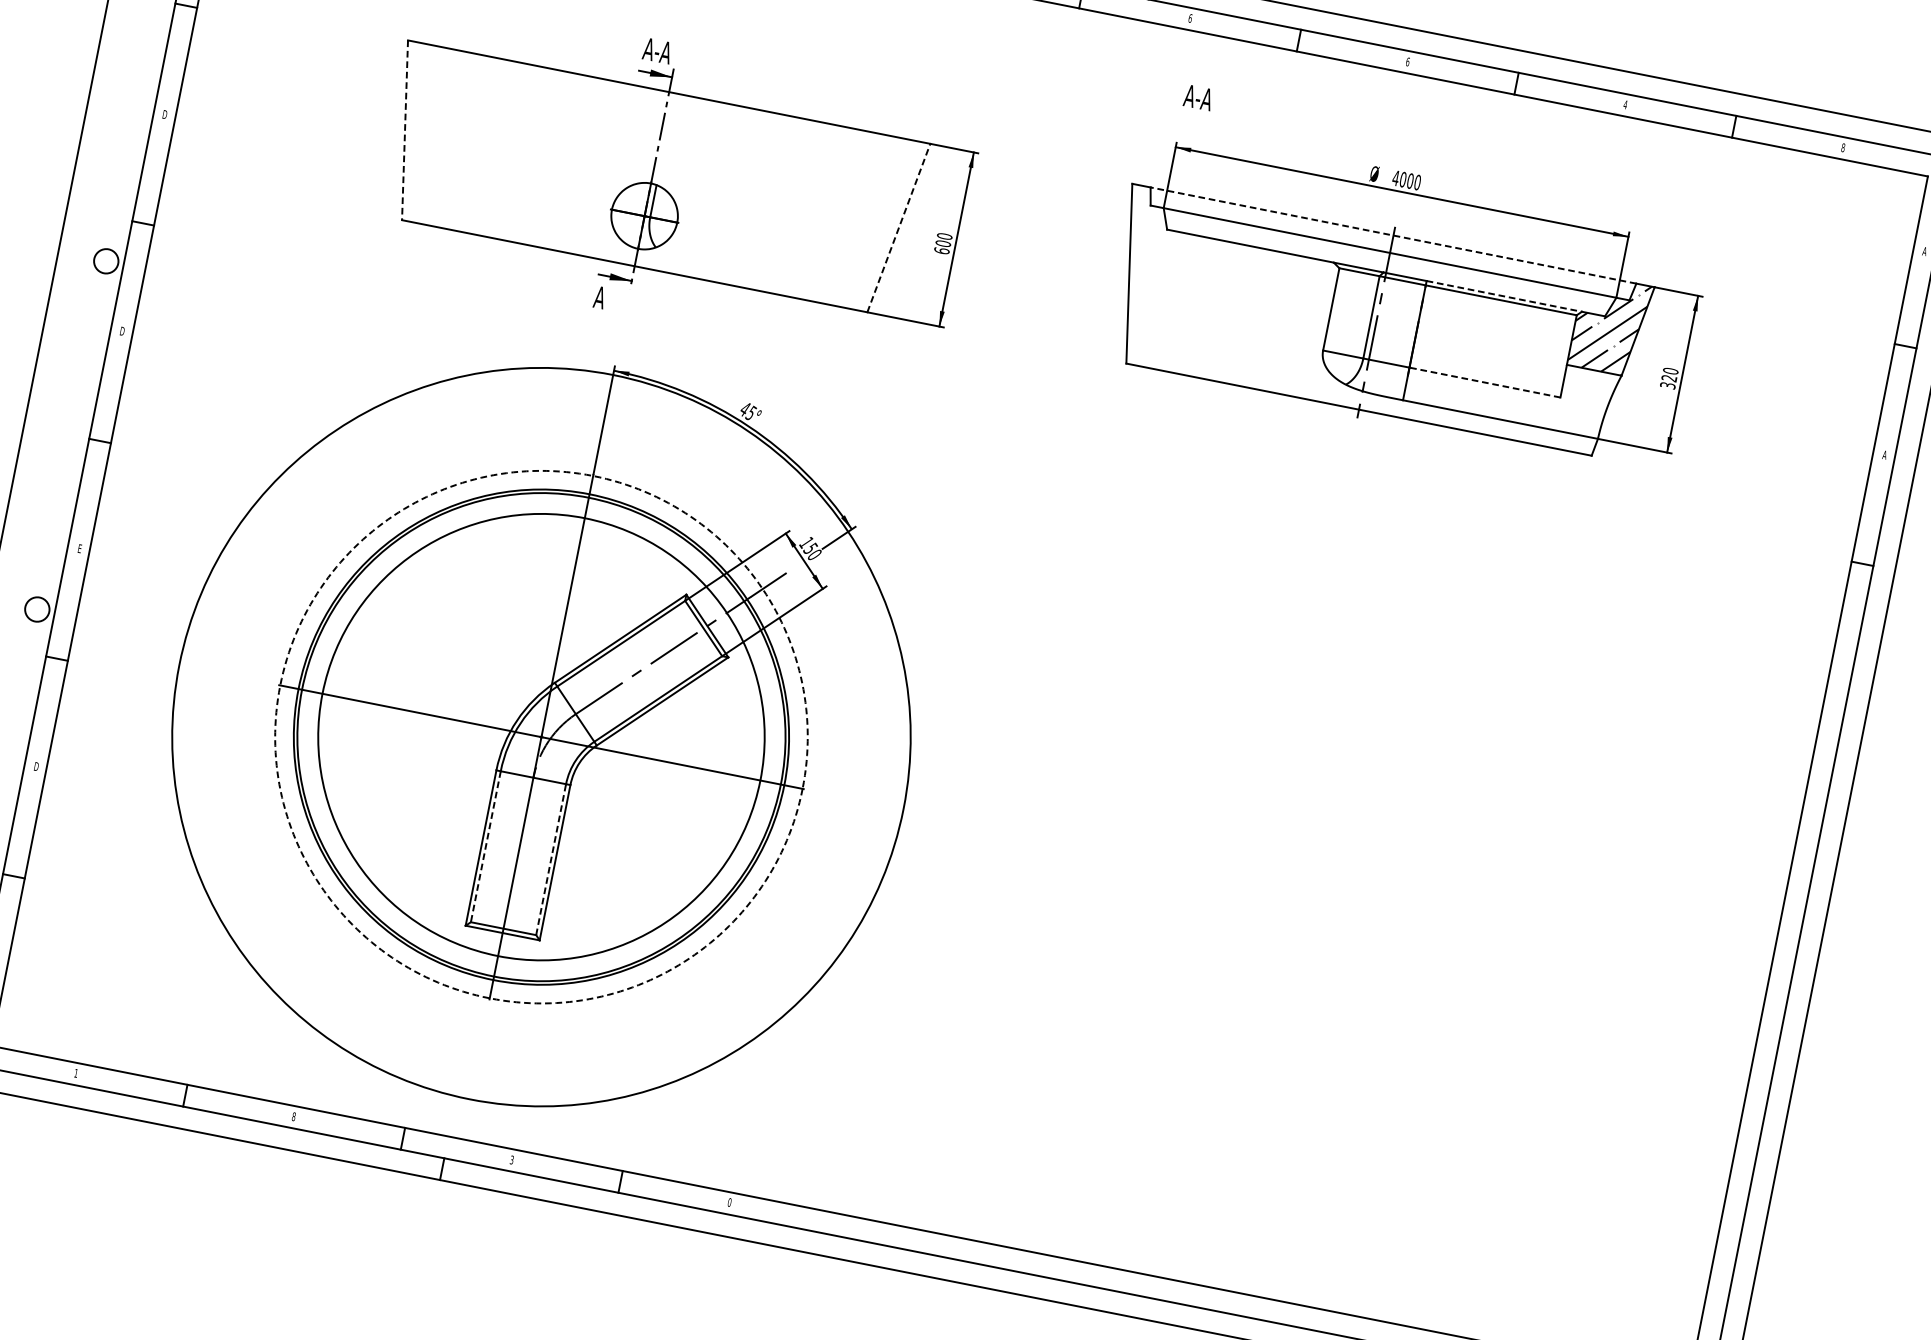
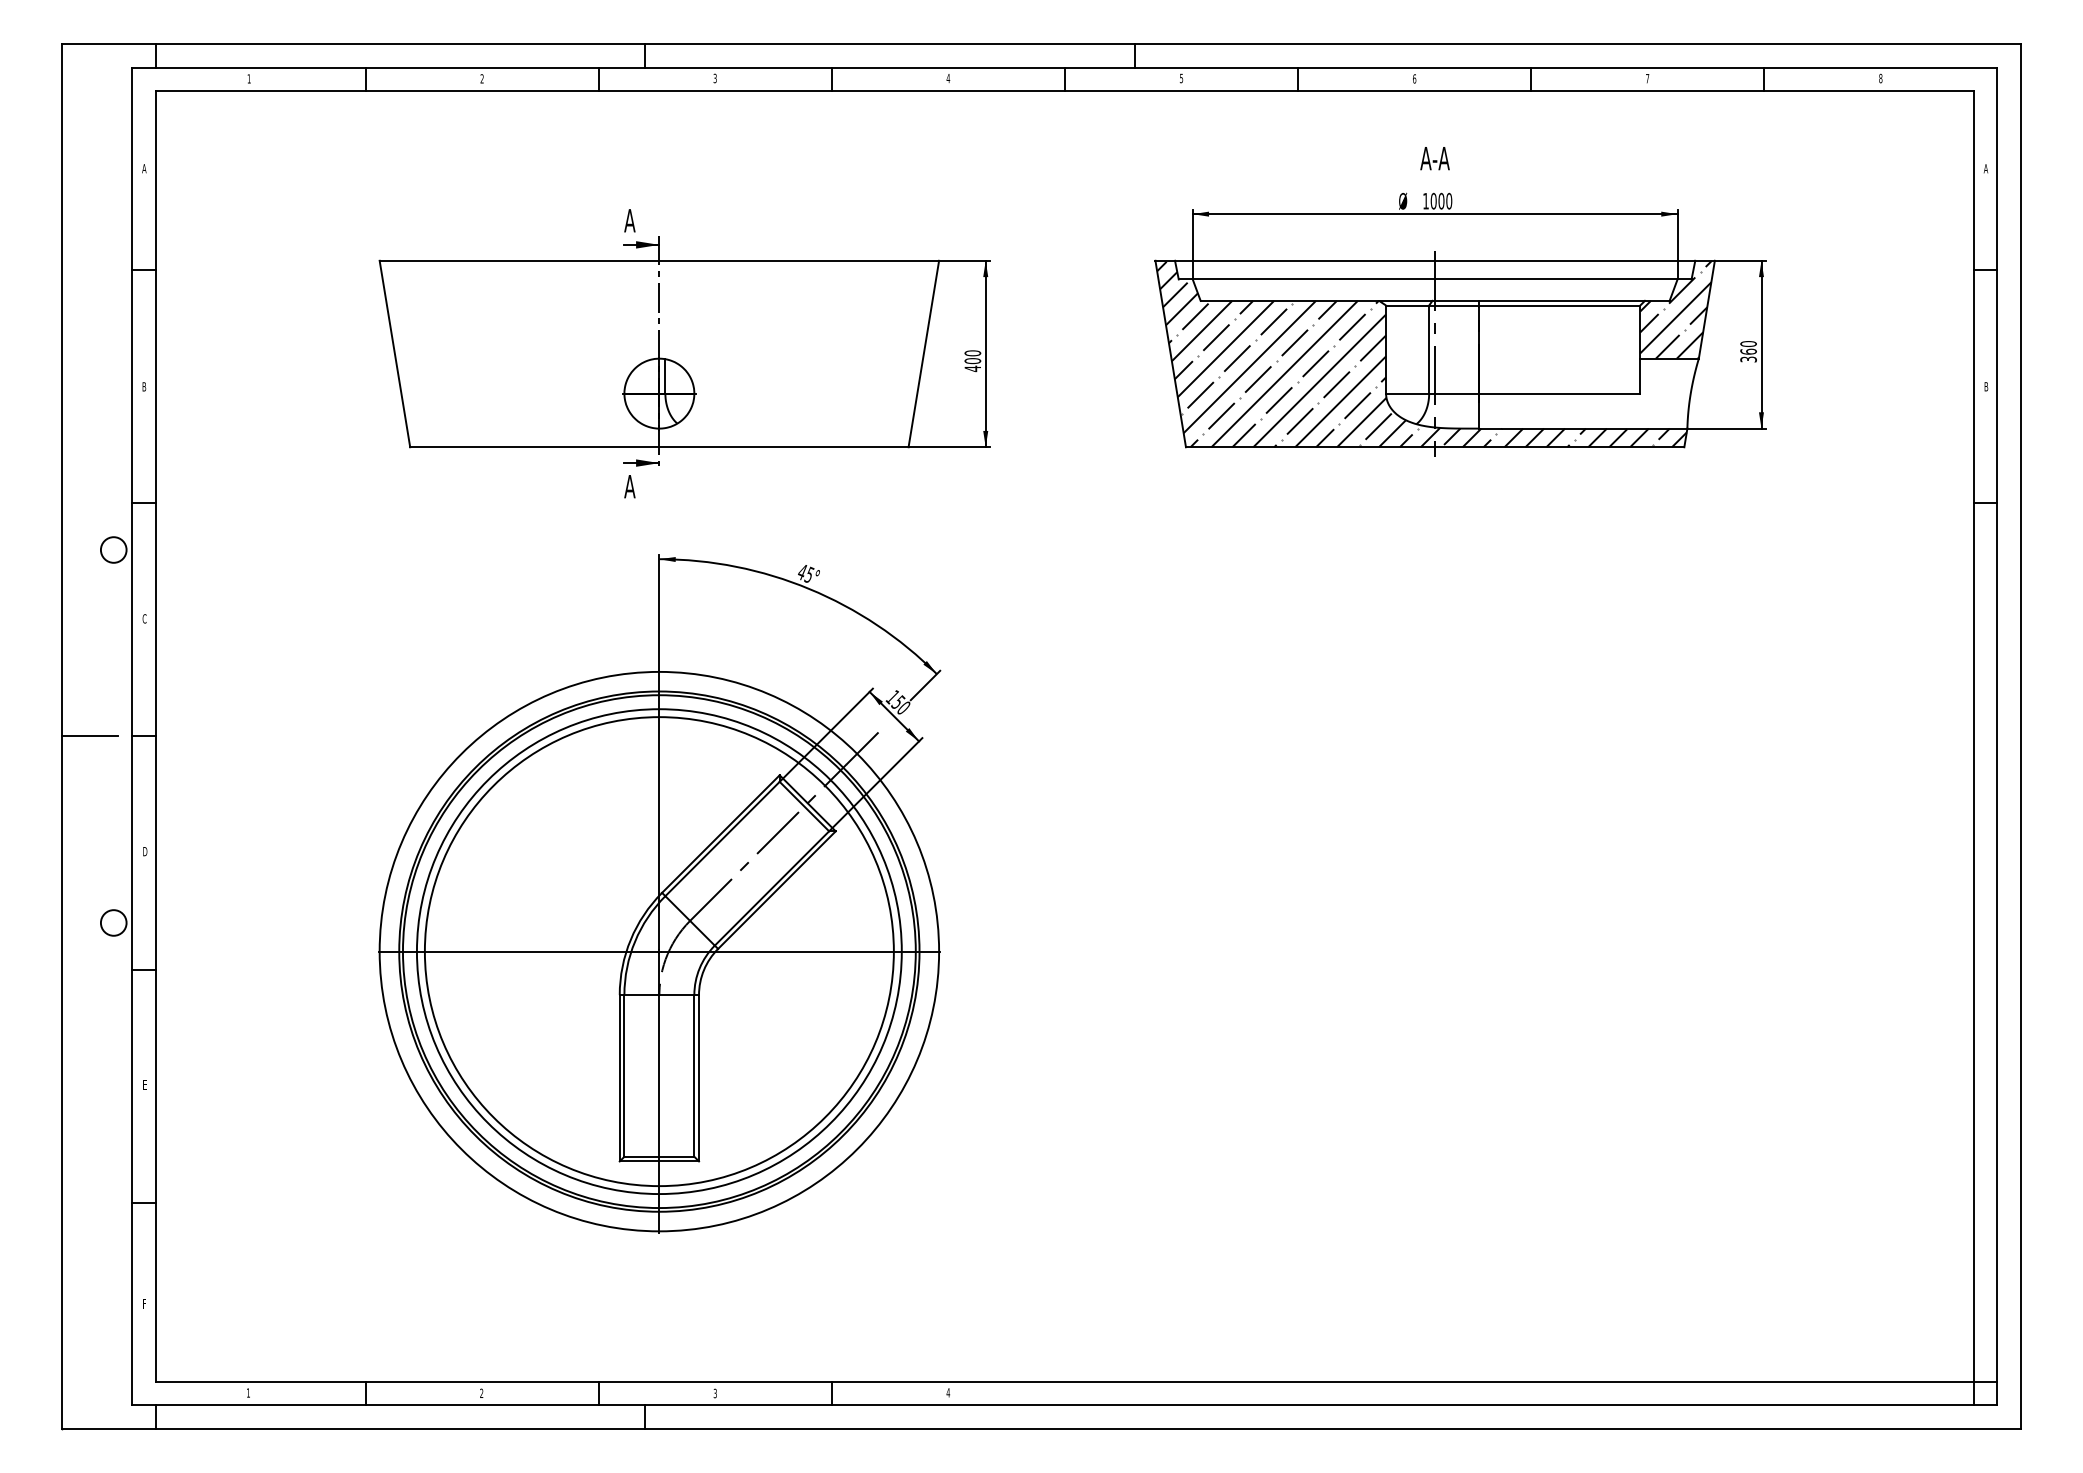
text: (1190, 18) -> (1181, 78), 6 -> 5
text: (662, 51) -> (644, 220), A-A -> A
text: (1197, 97) -> (1434, 158), moved
text: (1625, 104) -> (1647, 78), 4 -> 7
text: (165, 114) -> (144, 386), D -> B
line: (405, 130) -> (395, 354), dashed -> solid
text: (1395, 178) -> (1425, 201), 4000 -> 1000
line: (898, 227) -> (923, 353), dashed -> solid
line: (1392, 235) -> (1434, 260), dashed -> solid
text: (941, 250) -> (972, 368), 600 -> 400
line: (1505, 296) -> (1562, 300), dashed -> solid
hatch: (1363, 320) -> (1421, 354), added
text: (122, 330) -> (144, 618), D -> C
text: (1669, 378) -> (1748, 351), 320 -> 360
line: (1485, 382) -> (1559, 393), dashed -> solid
line: (50, 431) -> (90, 736), added
text: (1885, 454) -> (1986, 386), A -> B
text: (80, 548) -> (145, 851), E -> D
circle: (540, 736) -> (658, 951), size x0.62
circle: (541, 737) -> (659, 951), dashed -> solid
text: (37, 766) -> (145, 1084), D -> E
line: (485, 846) -> (624, 1075), dashed -> solid
line: (551, 859) -> (694, 1075), dashed -> solid
text: (293, 1116) -> (481, 1393), 8 -> 2
text: (729, 1202) -> (948, 1392), 0 -> 4

